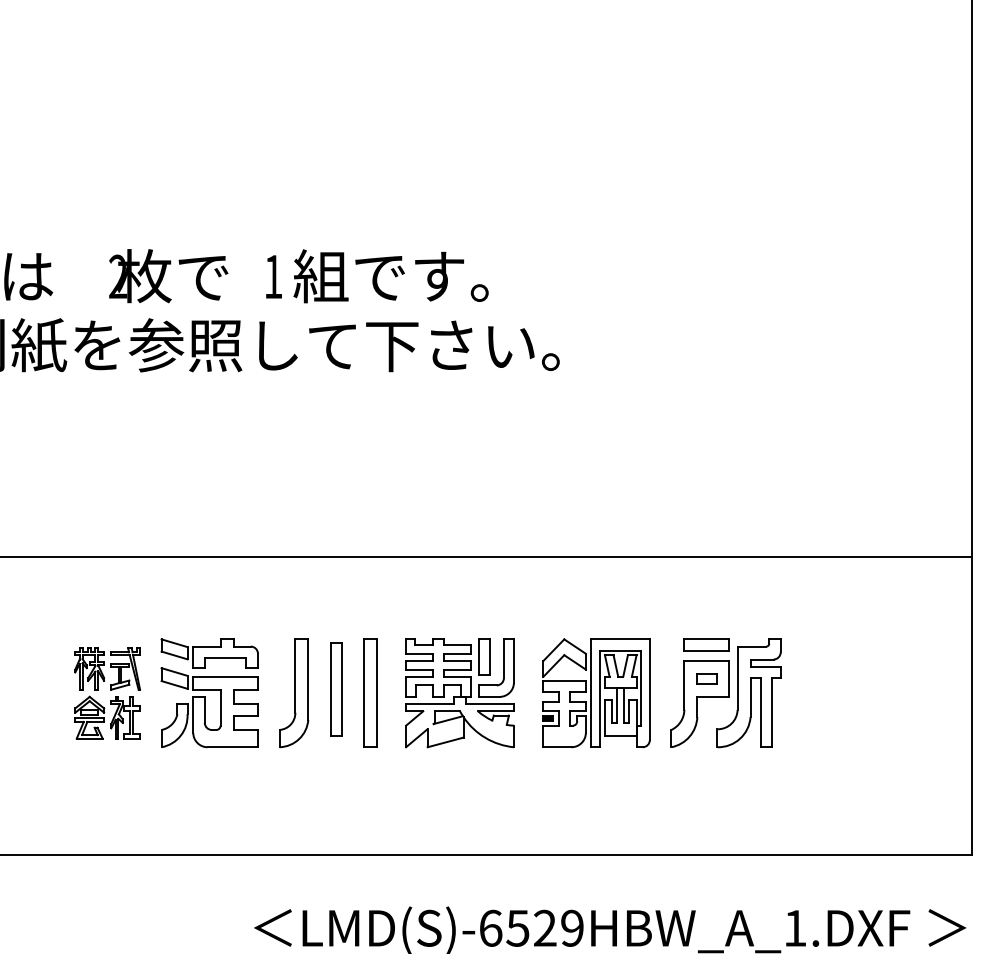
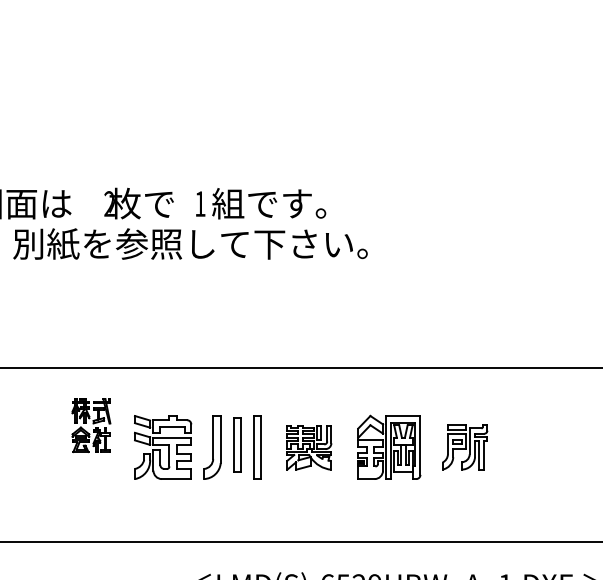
part: (107, 693) -> (91, 425), moved
part: (458, 693) -> (308, 447), size x0.7
part: (725, 693) -> (464, 447), size x0.7

